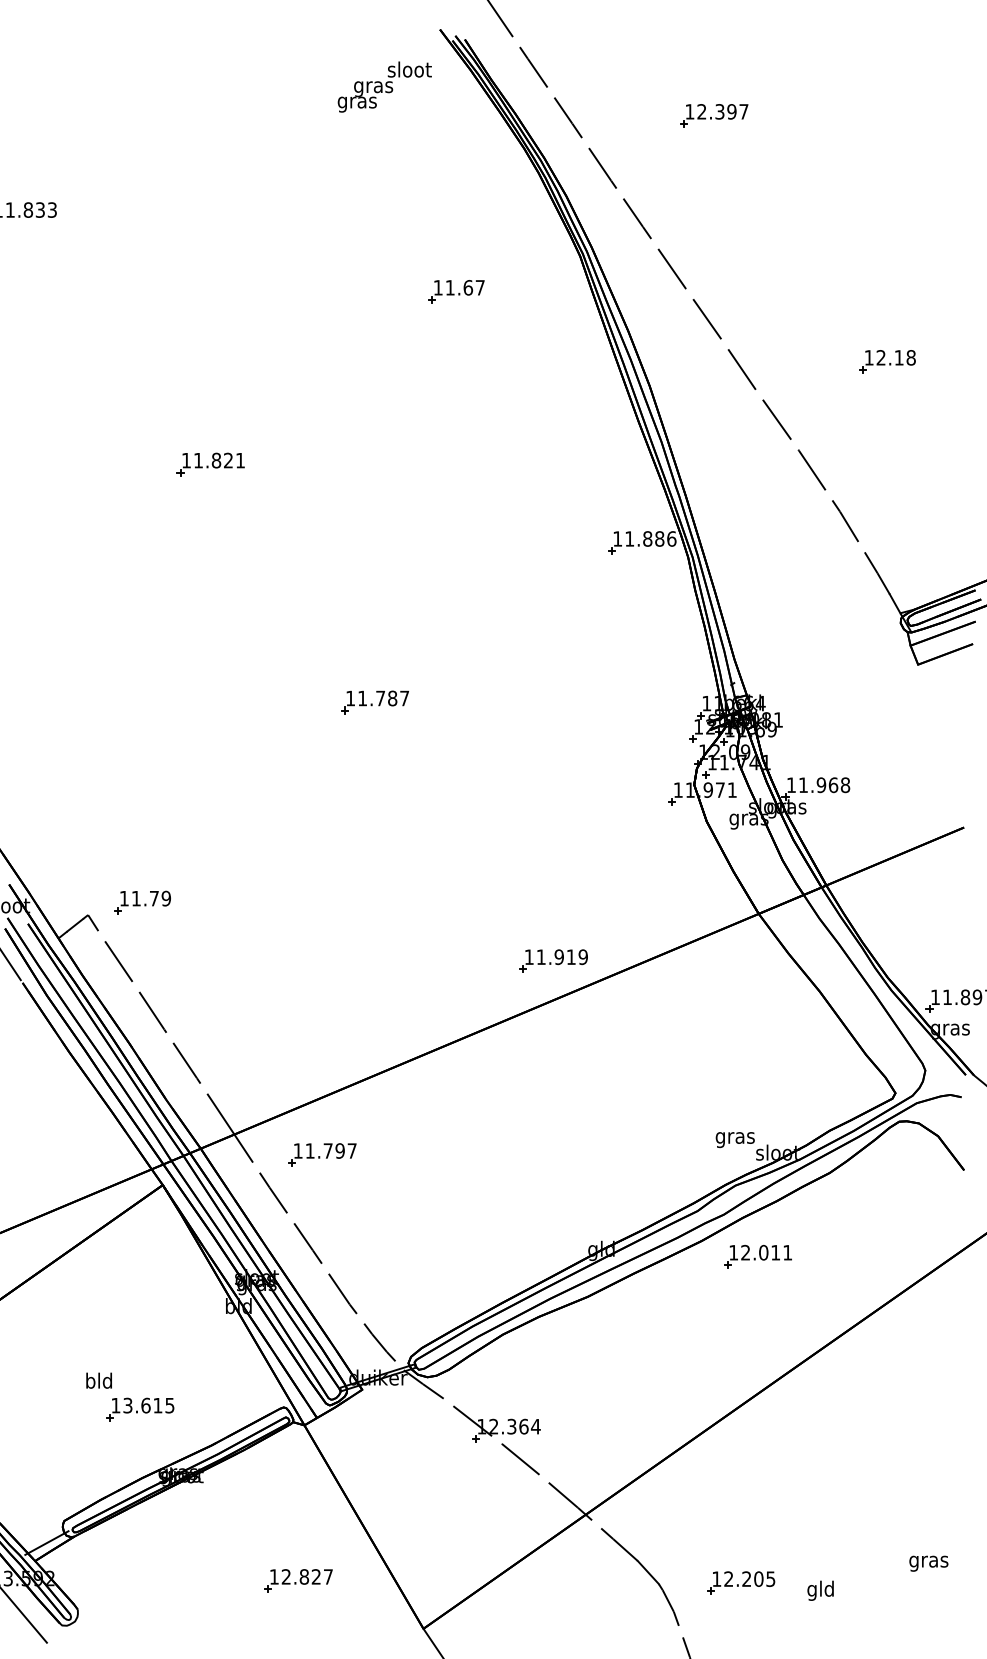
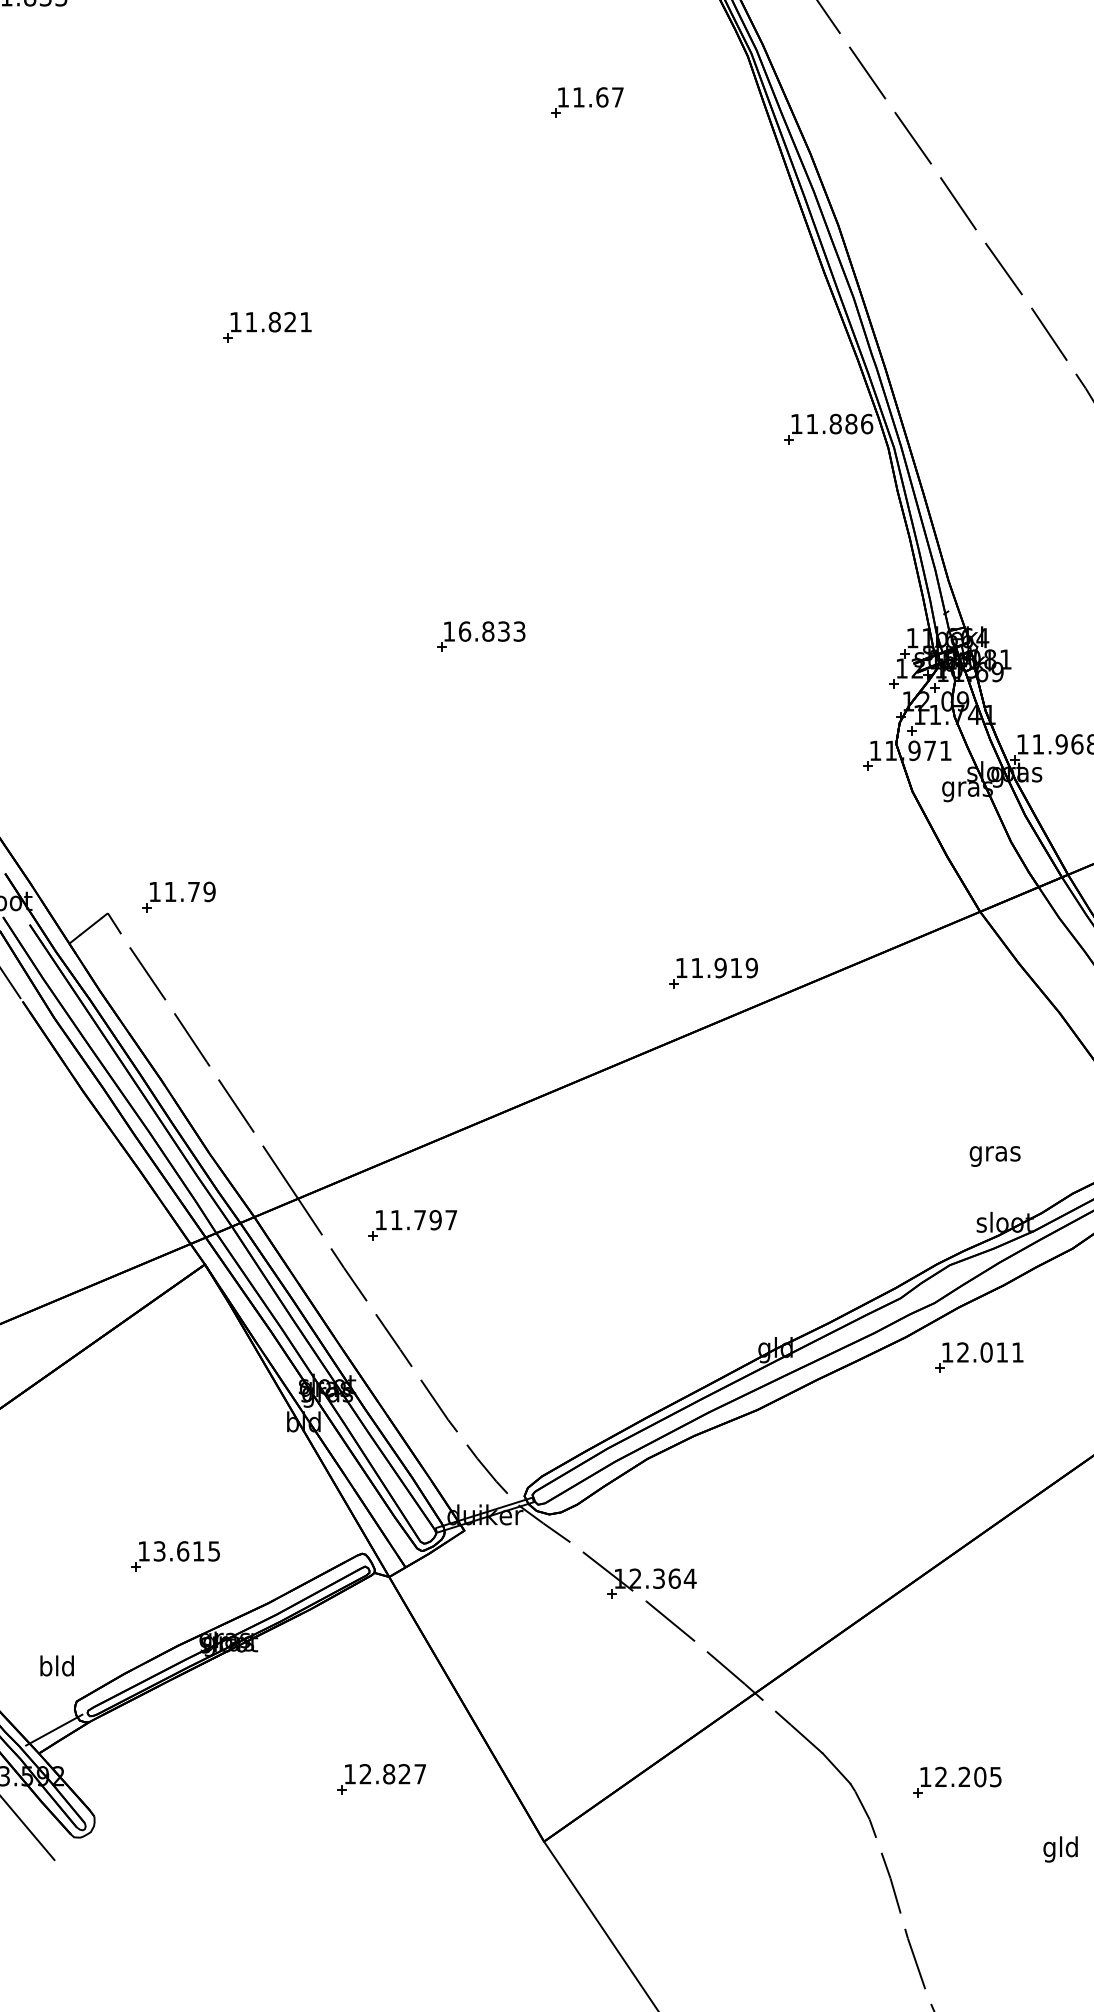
text: (383, 698) -> (492, 631), 11.787 -> 16.833
text: (734, 1140) -> (994, 1157), moved
text: (98, 1380) -> (56, 1665), moved
text: (820, 1590) -> (1060, 1849), moved

